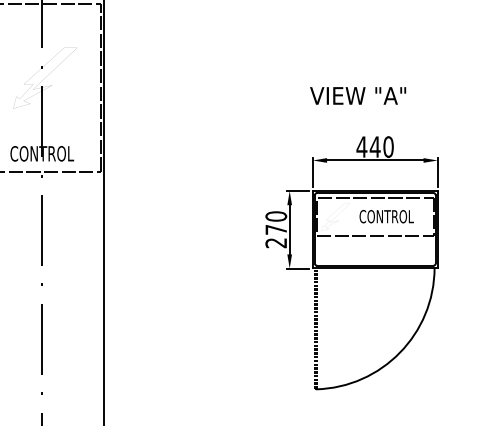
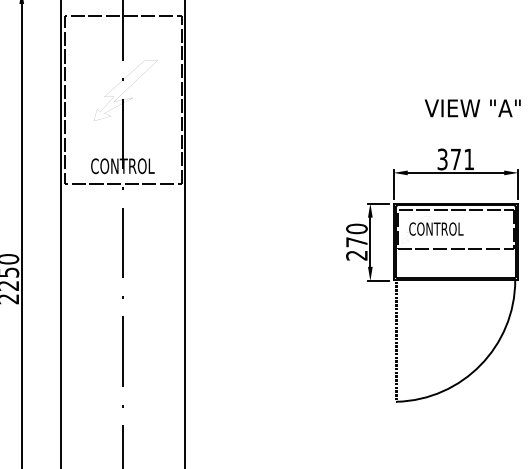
text: (357, 96) -> (472, 108), moved
text: (374, 147) -> (455, 159), 440 -> 371
text: (386, 216) -> (436, 228), moved

